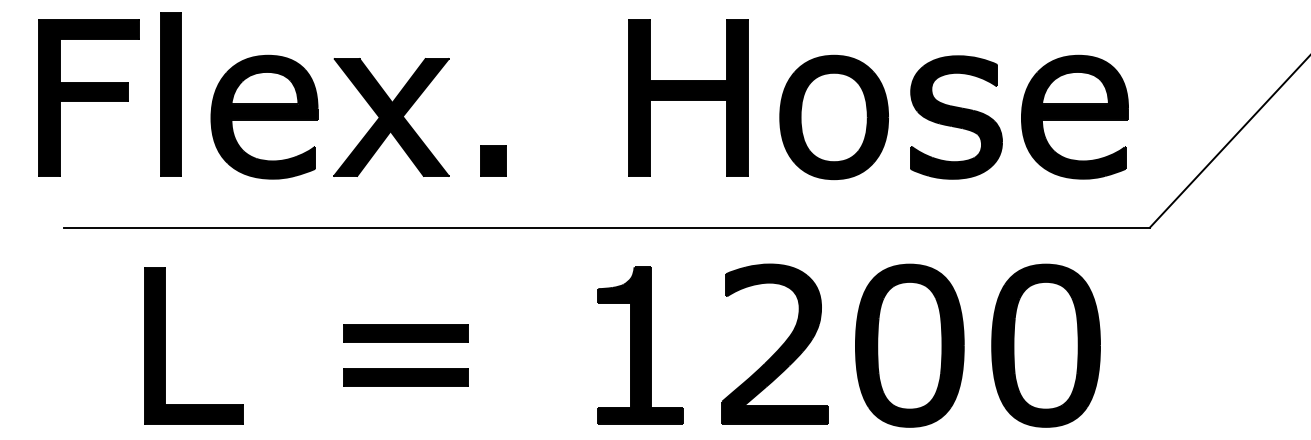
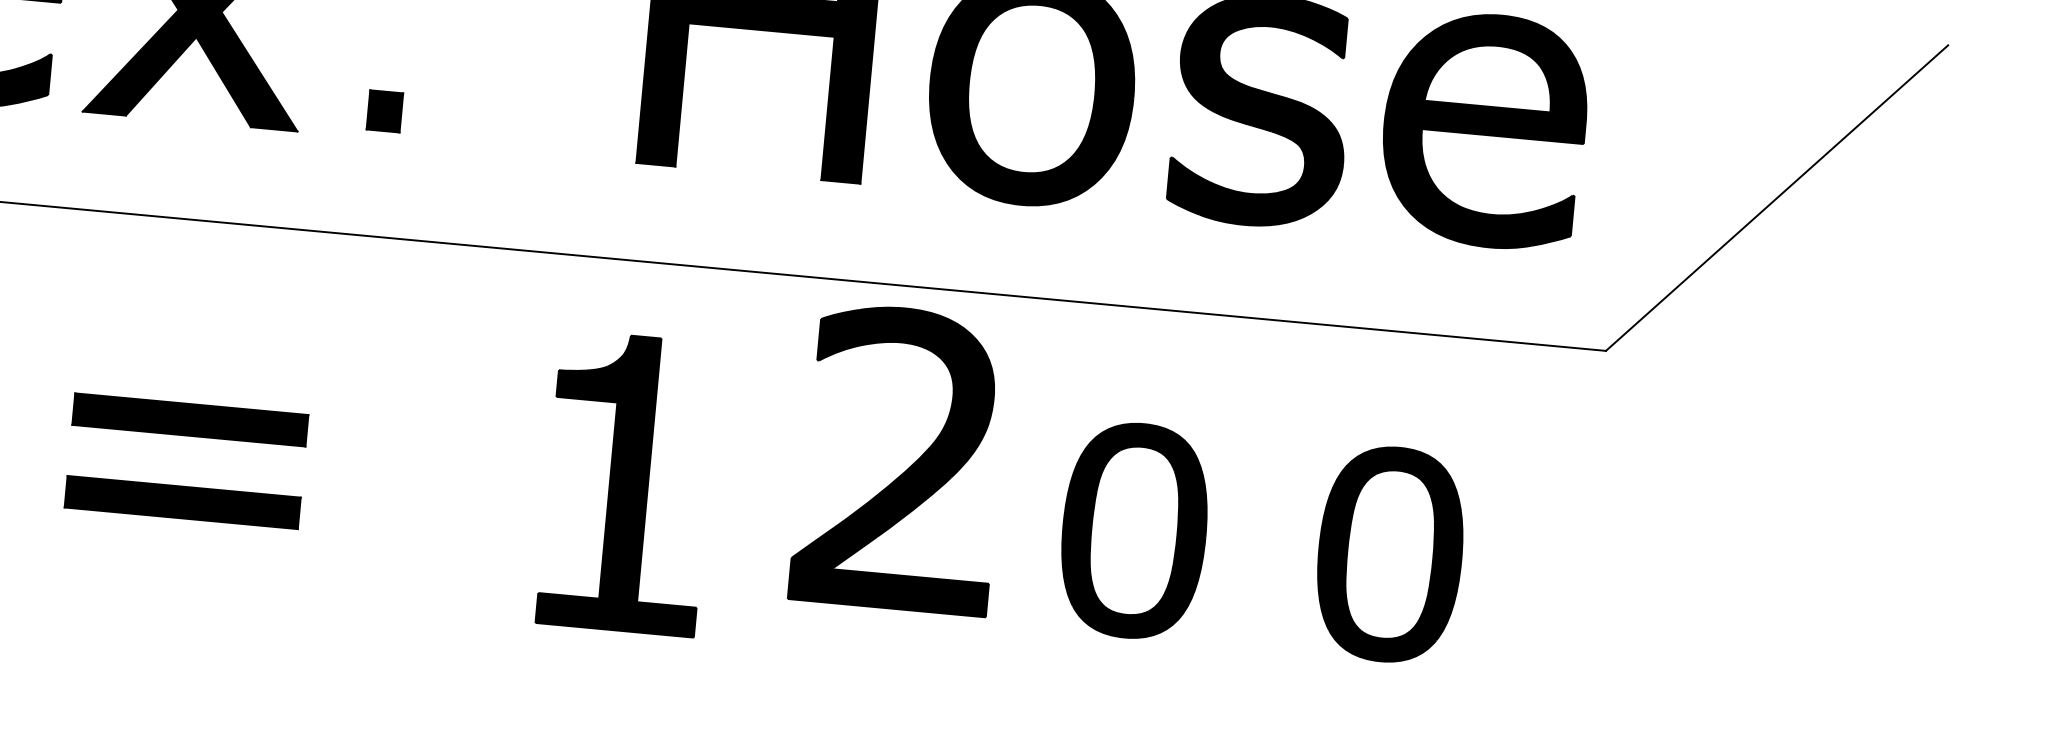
part: (493, 160) -> (384, 110), size x0.7
part: (909, 345) -> (1133, 530), size x0.7
part: (1045, 345) -> (1389, 554), size x0.7
part: (779, 347) -> (908, 465), moved

